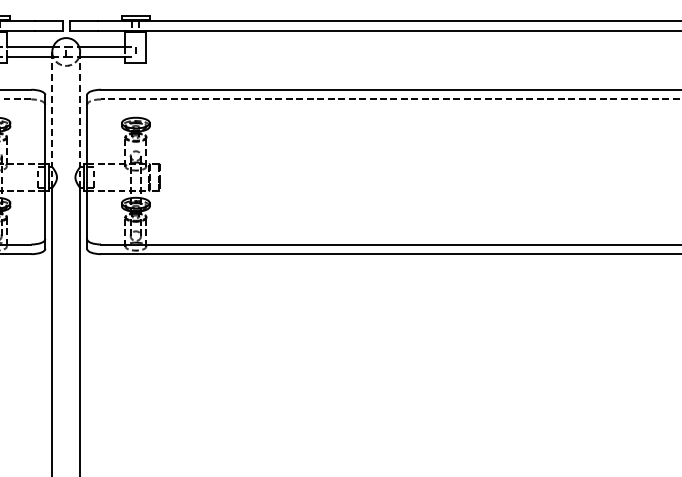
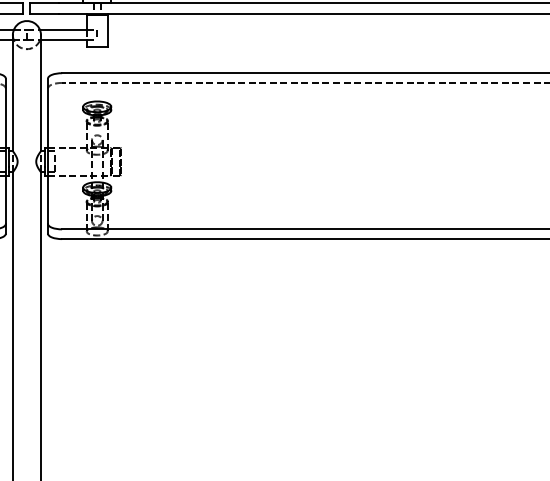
line: (52, 109) -> (13, 93), dashed -> solid
line: (80, 109) -> (41, 93), dashed -> solid

